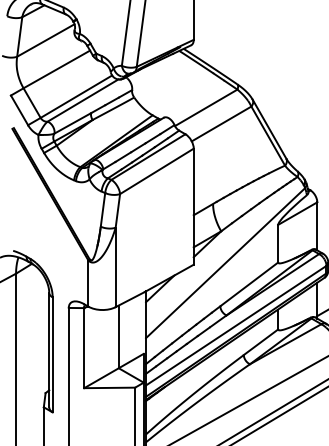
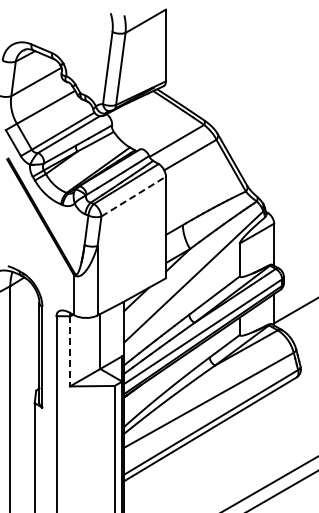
line: (156, 171) -> (133, 196), solid -> dashed
line: (84, 348) -> (70, 351), solid -> dashed

